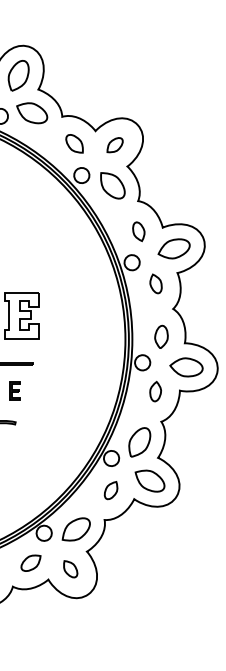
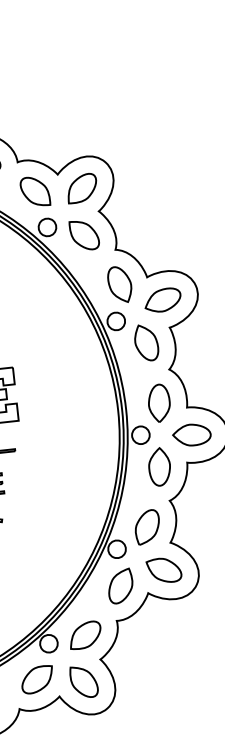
part: (74, 143) -> (35, 191), size x1.43
part: (114, 144) -> (81, 187), size x1.67
part: (138, 231) -> (119, 284), size x1.67
part: (155, 283) -> (145, 342), size x1.67
part: (161, 336) -> (159, 402), size x1.43
part: (155, 391) -> (159, 466), size x1.67
part: (110, 490) -> (119, 586), size x1.67
part: (30, 563) -> (36, 680), size x1.43
part: (70, 568) -> (83, 680), size x1.67

